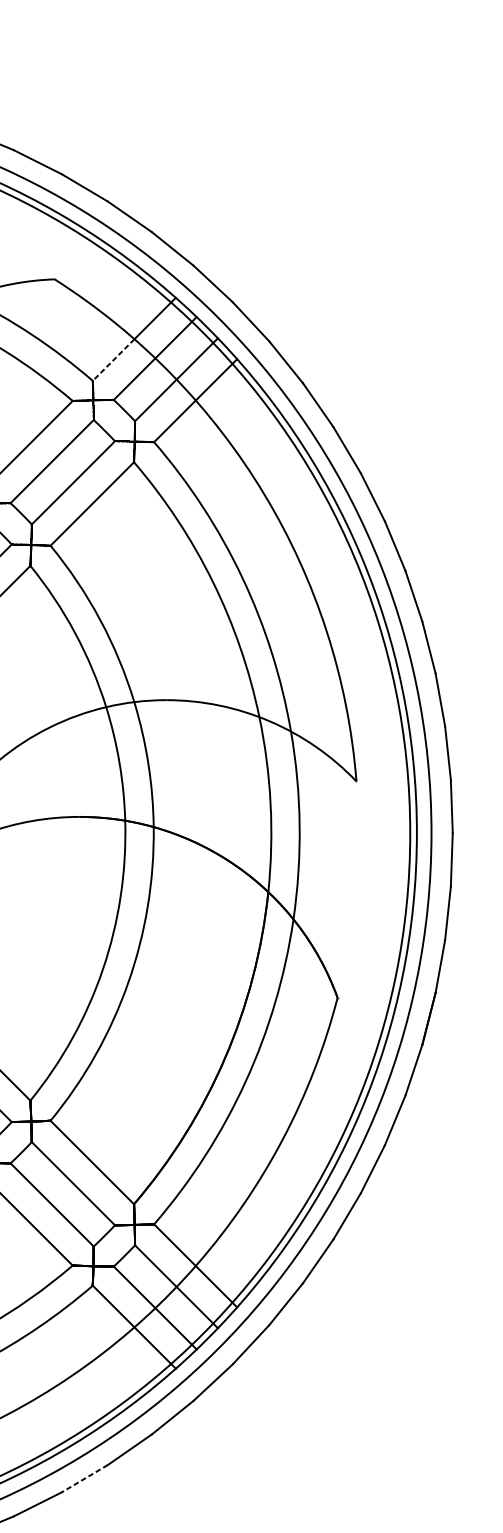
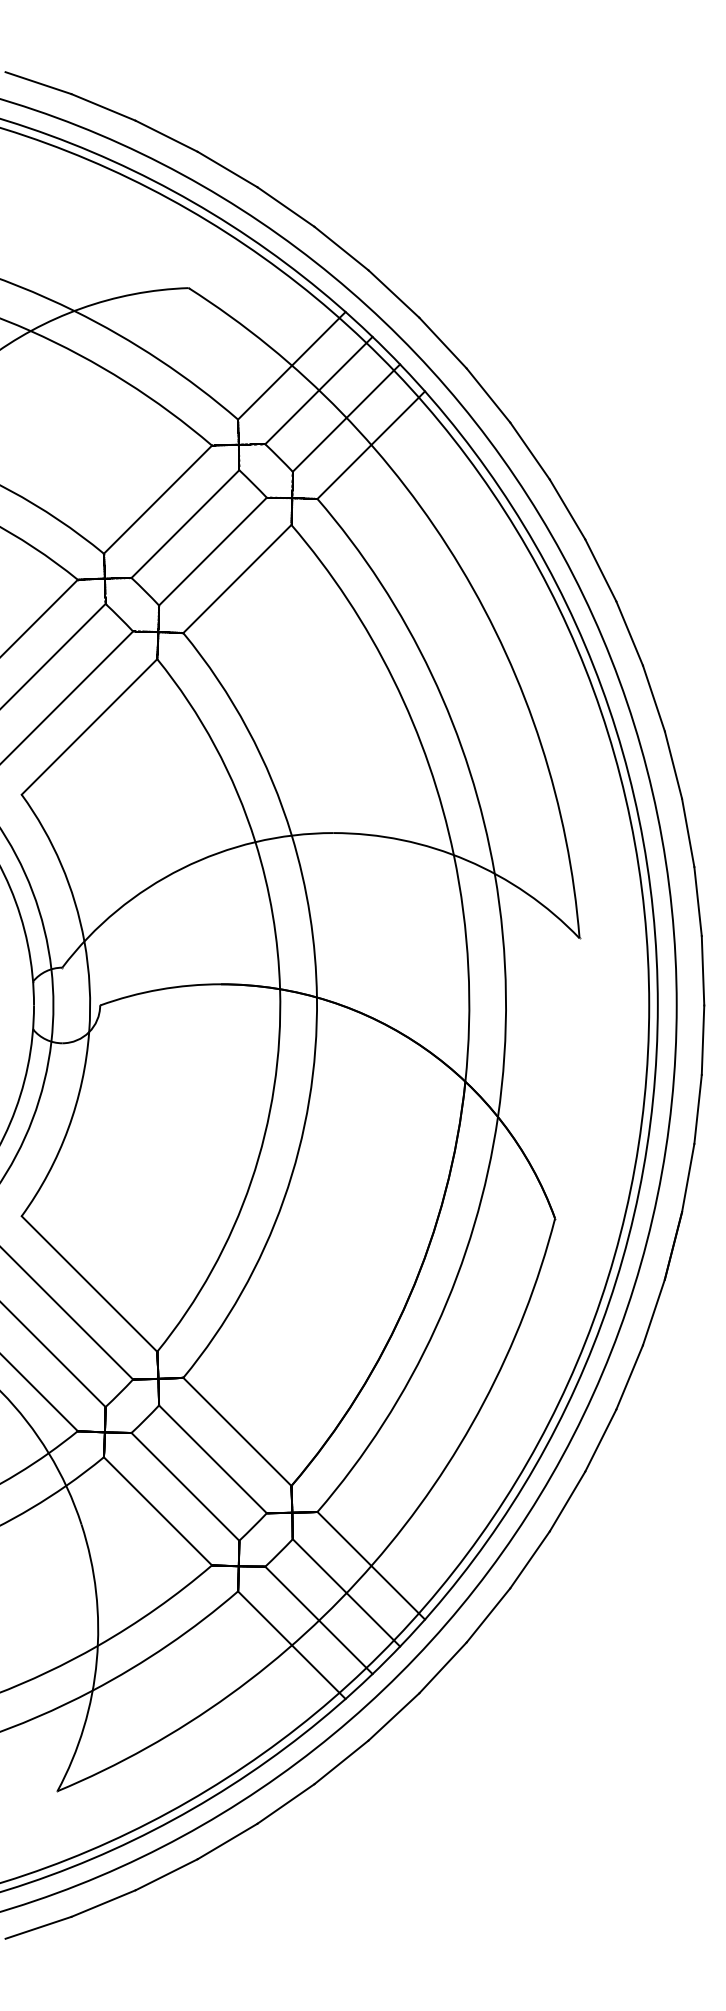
line: (113, 359) -> (264, 392), dashed -> solid
line: (84, 1478) -> (227, 1841), dashed -> solid

